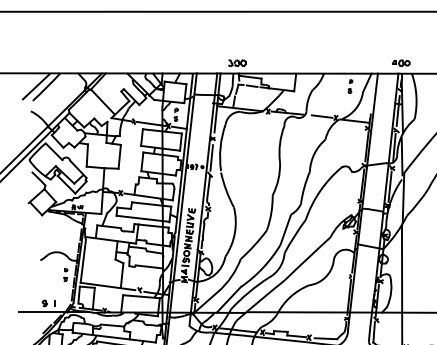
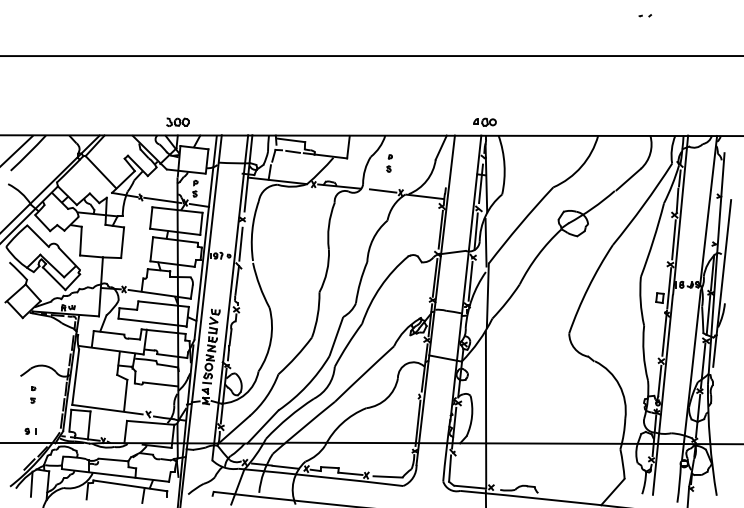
part: (236, 62) -> (177, 121), moved
part: (350, 86) -> (389, 163), moved
part: (66, 274) -> (33, 394), moved
part: (48, 302) -> (30, 430), size x0.71

